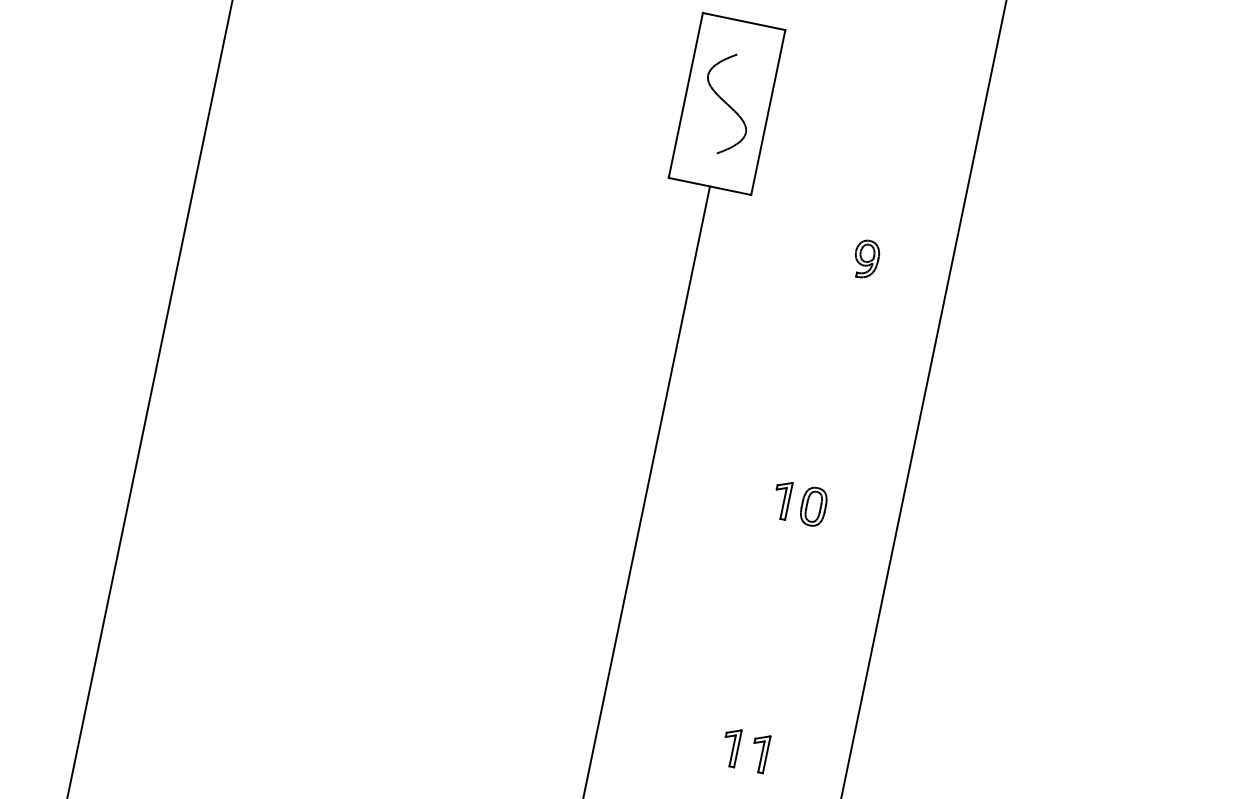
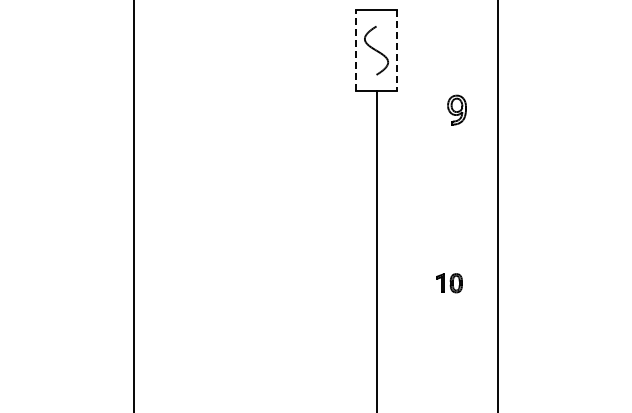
line: (686, 95) -> (356, 50), solid -> dashed
line: (767, 114) -> (396, 51), solid -> dashed
part: (865, 258) -> (456, 109), size x1.6
part: (799, 504) -> (449, 283), moved
part: (744, 748) -> (447, 351), removed

